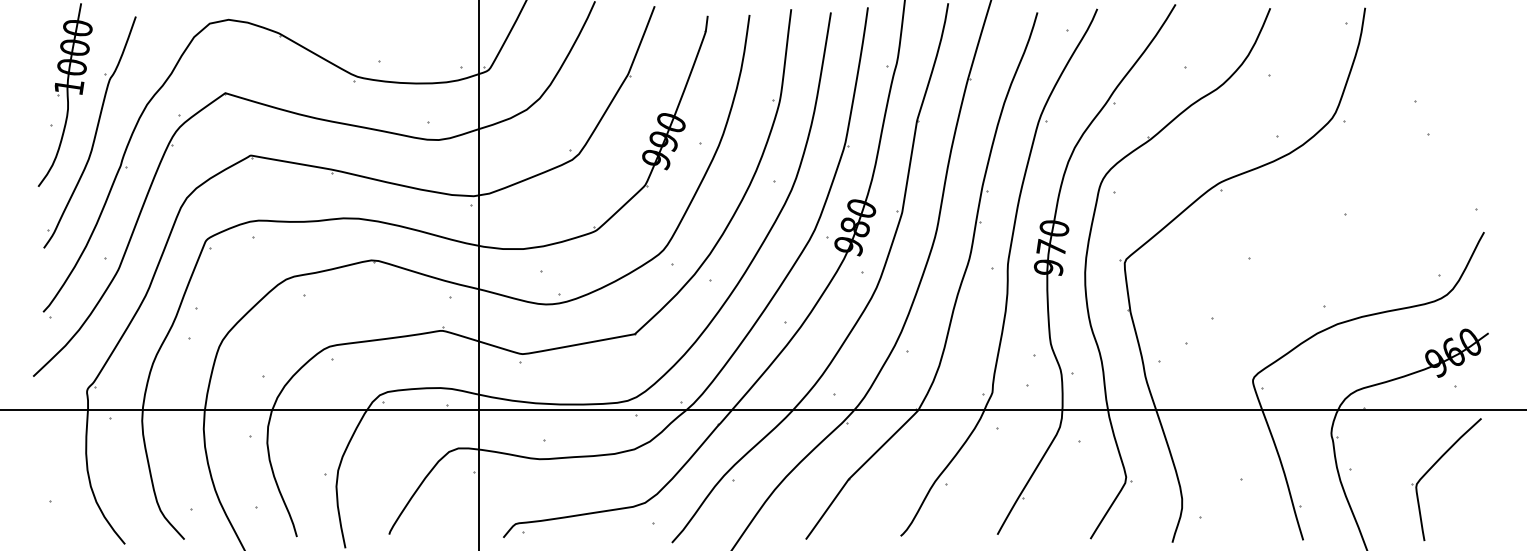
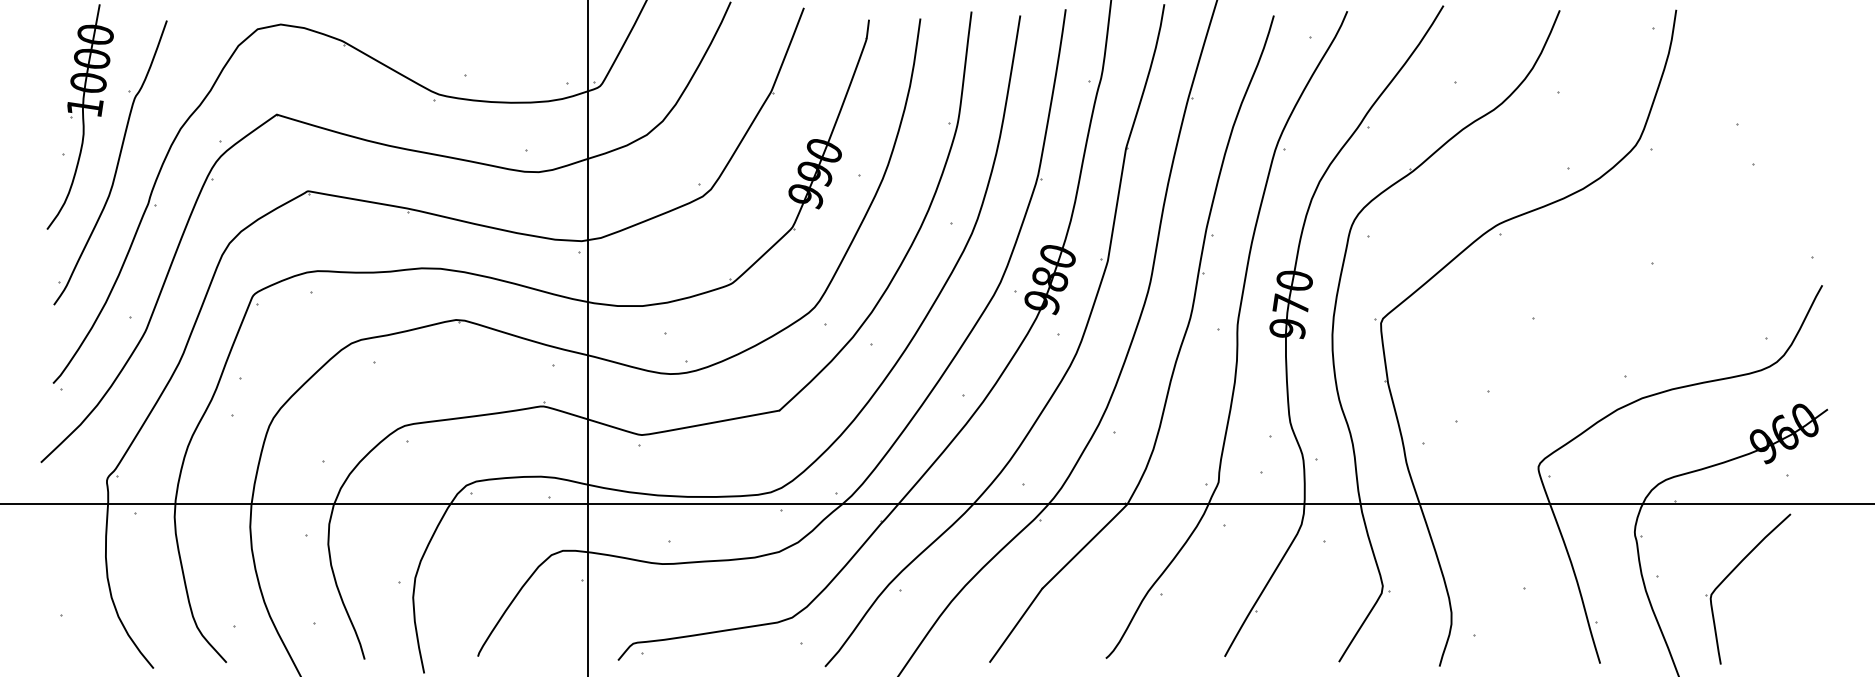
part: (1433, 466) -> (1731, 573), moved

